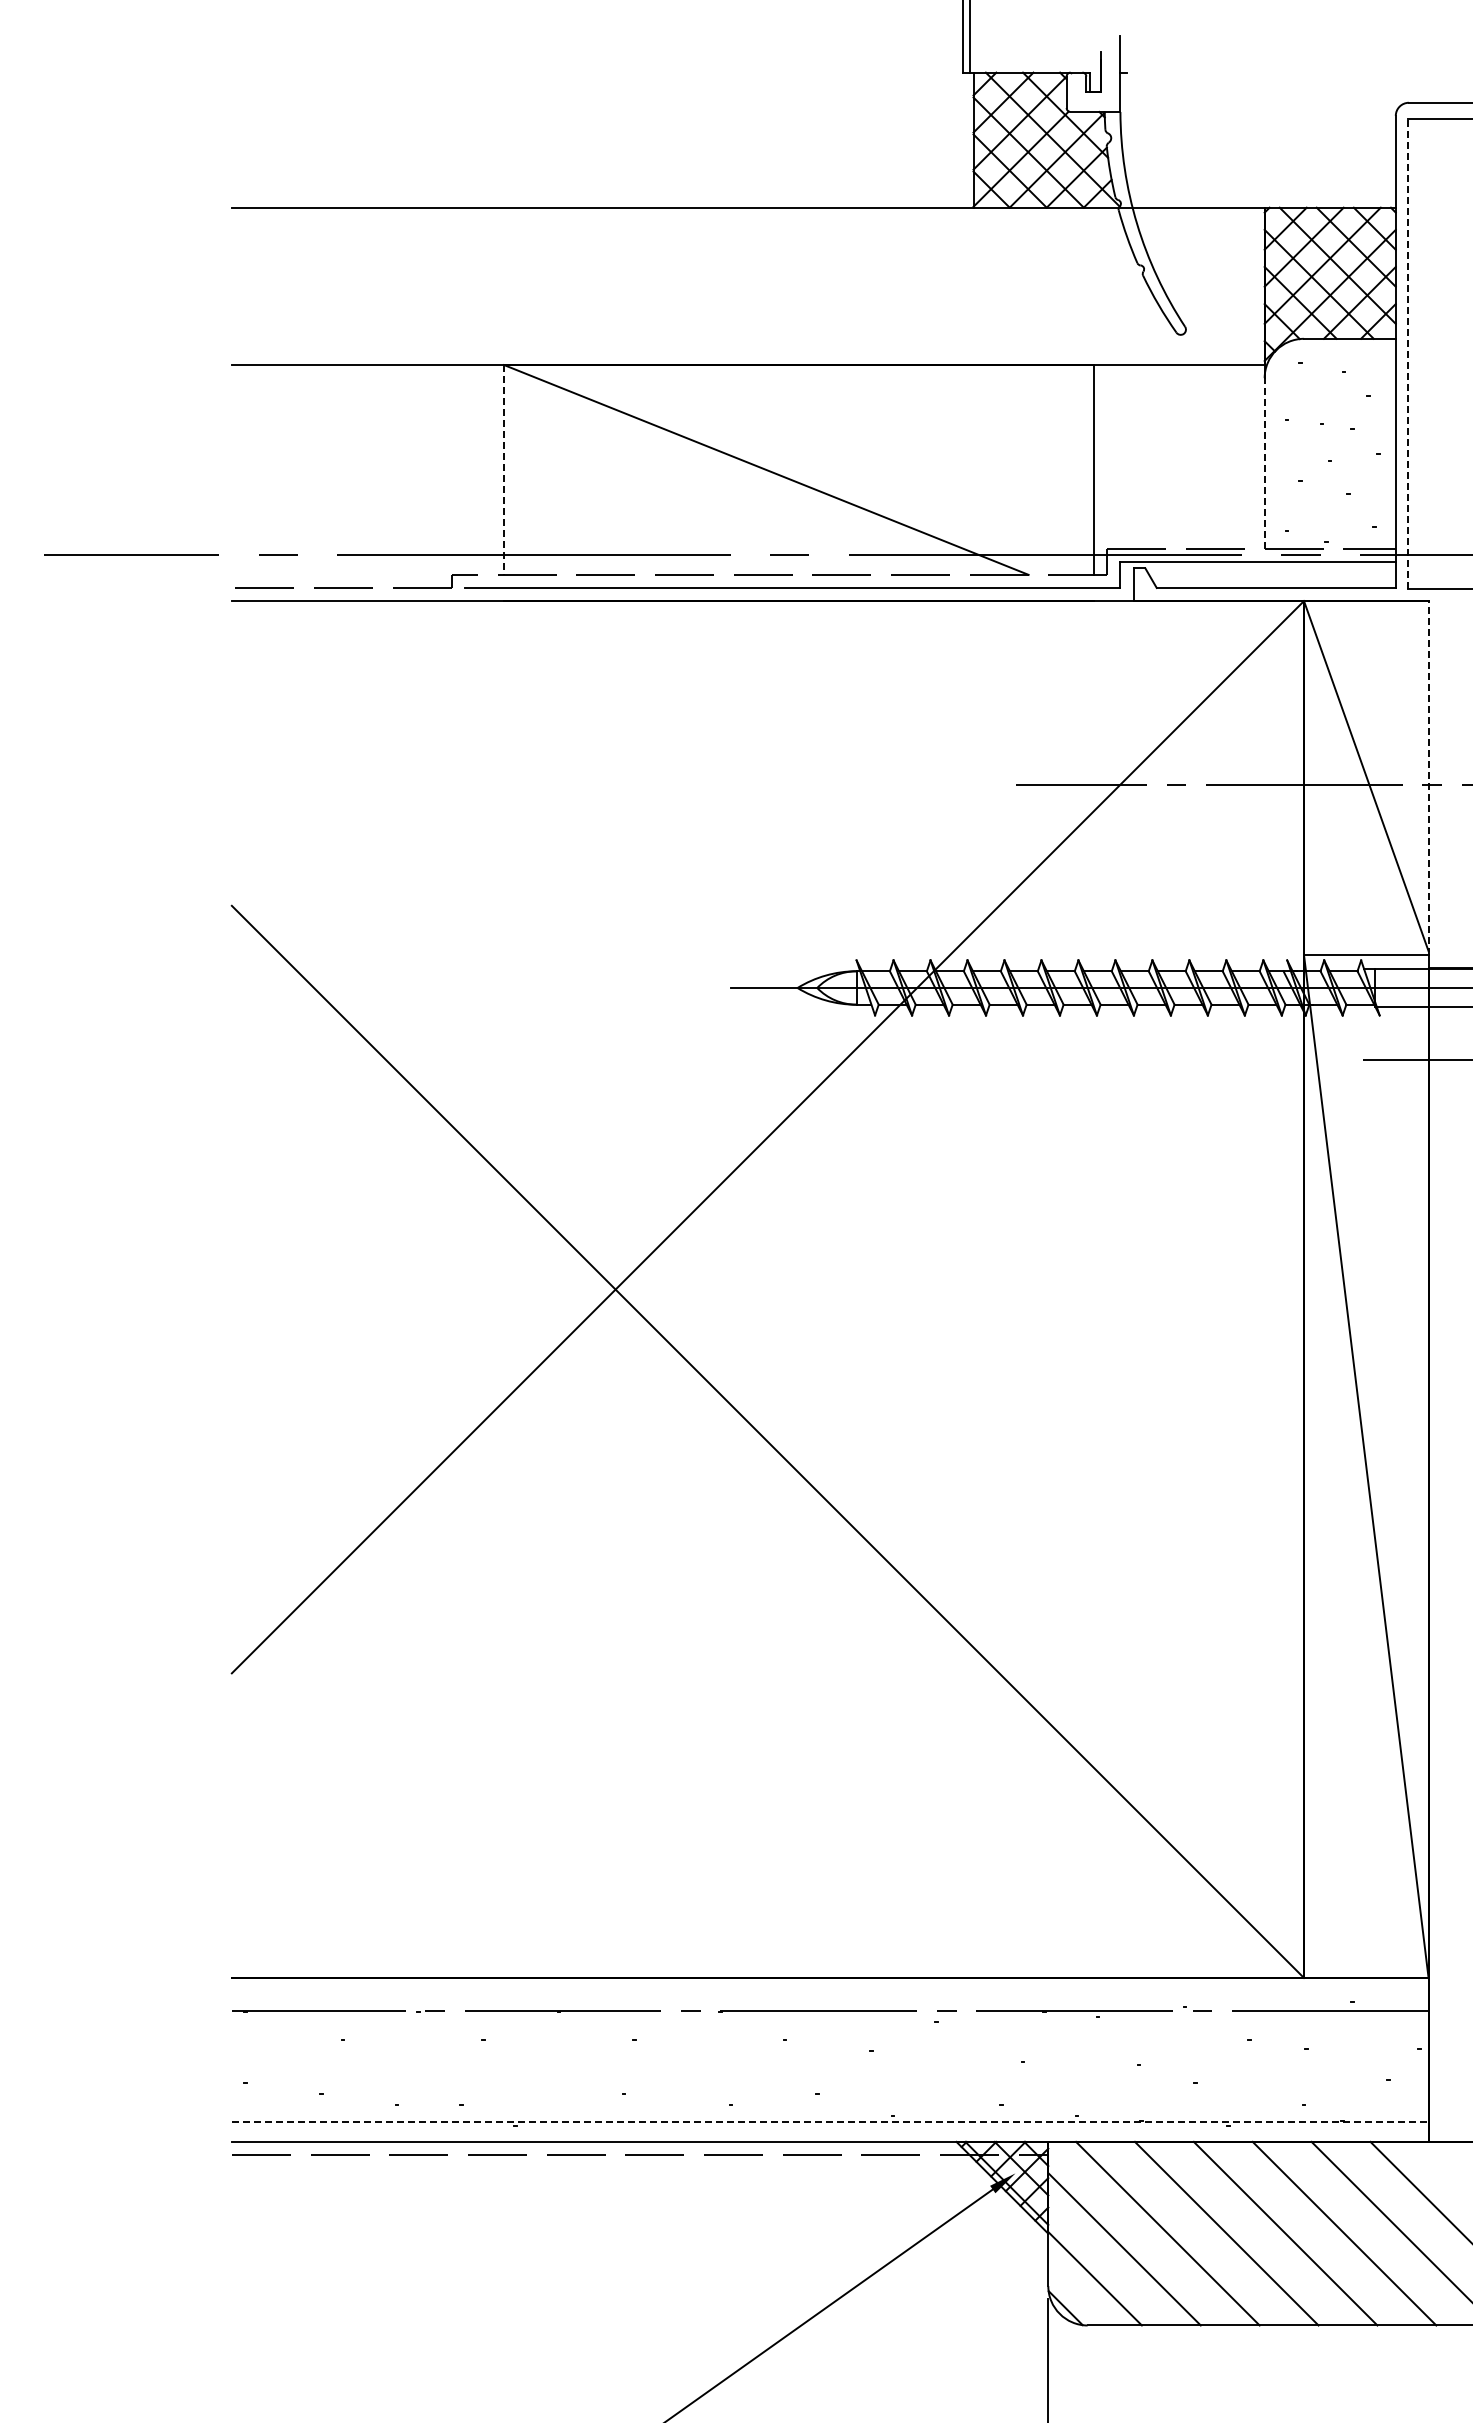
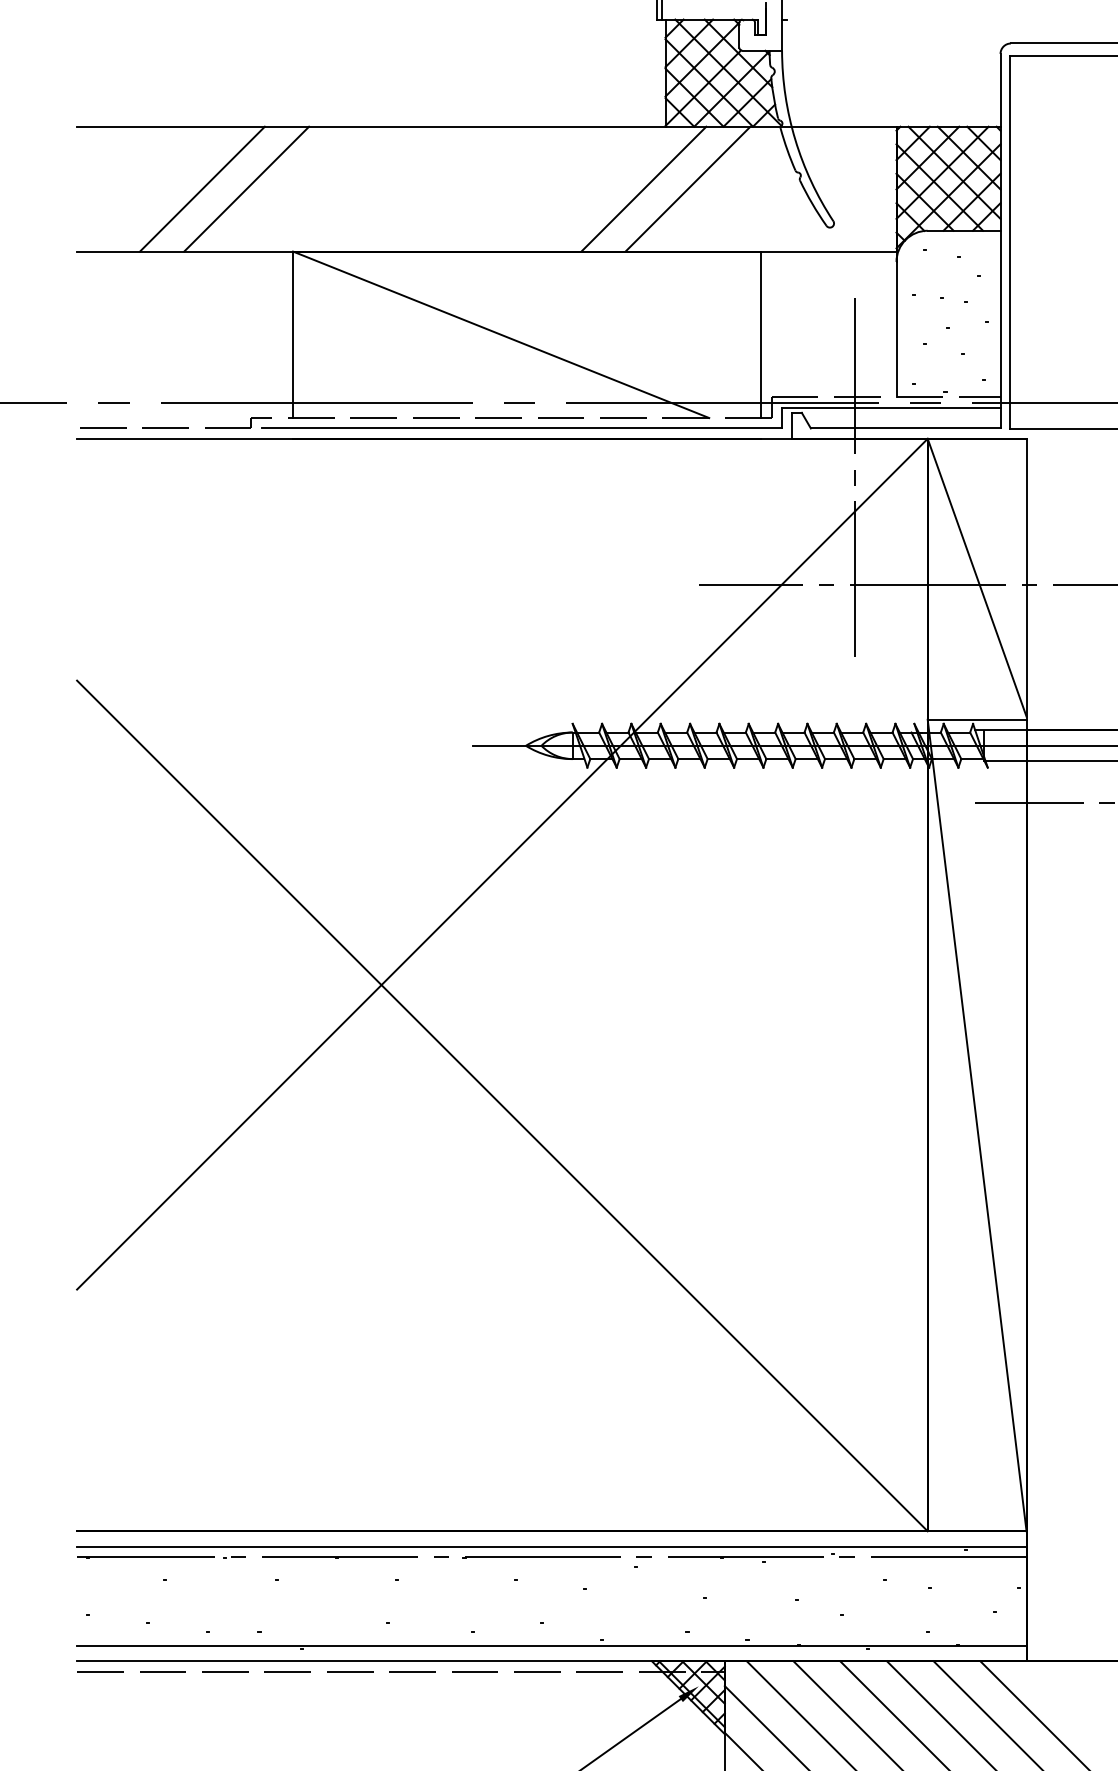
line: (389, 286) -> (202, 189), added
line: (445, 286) -> (246, 189), added
line: (945, 286) -> (643, 189), added
line: (1001, 286) -> (687, 189), added
line: (1407, 353) -> (1009, 242), dashed -> solid
line: (1264, 462) -> (896, 328), dashed -> solid
line: (504, 469) -> (293, 334), dashed -> solid
line: (1212, 653) -> (855, 480), added
line: (1428, 777) -> (1026, 578), dashed -> solid
line: (829, 1997) -> (551, 1546), added
line: (830, 2122) -> (552, 1645), dashed -> solid

